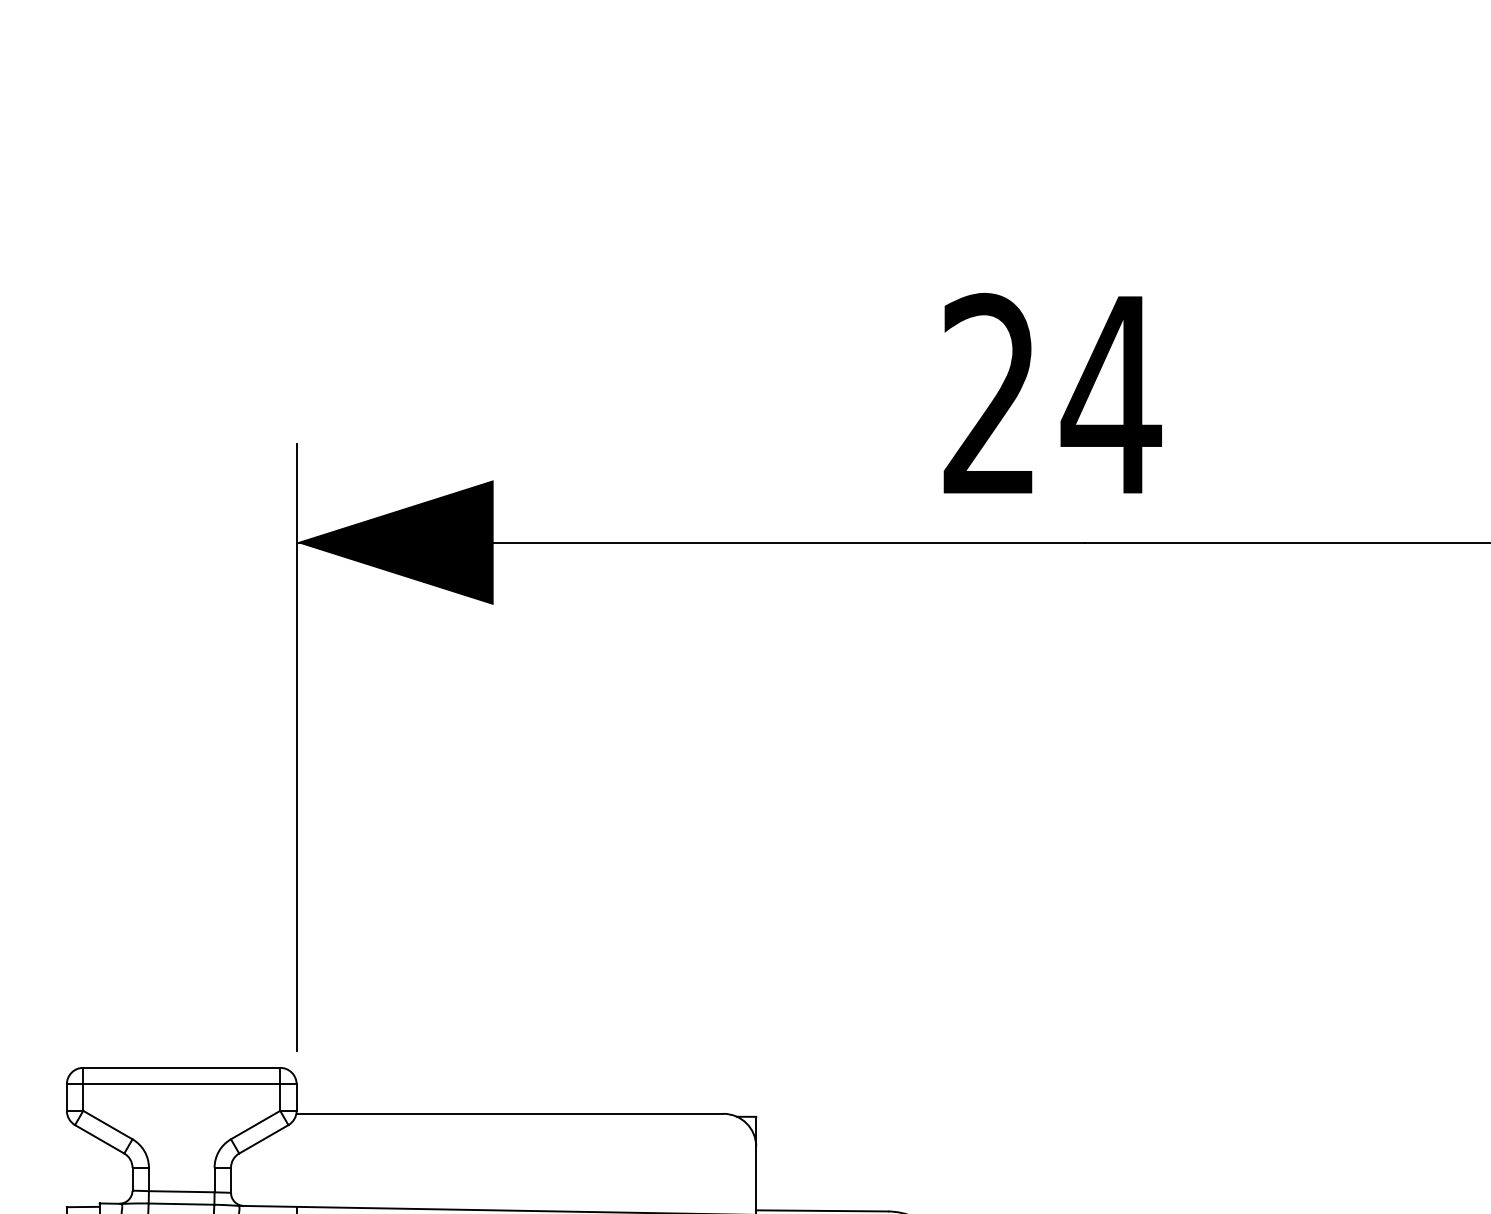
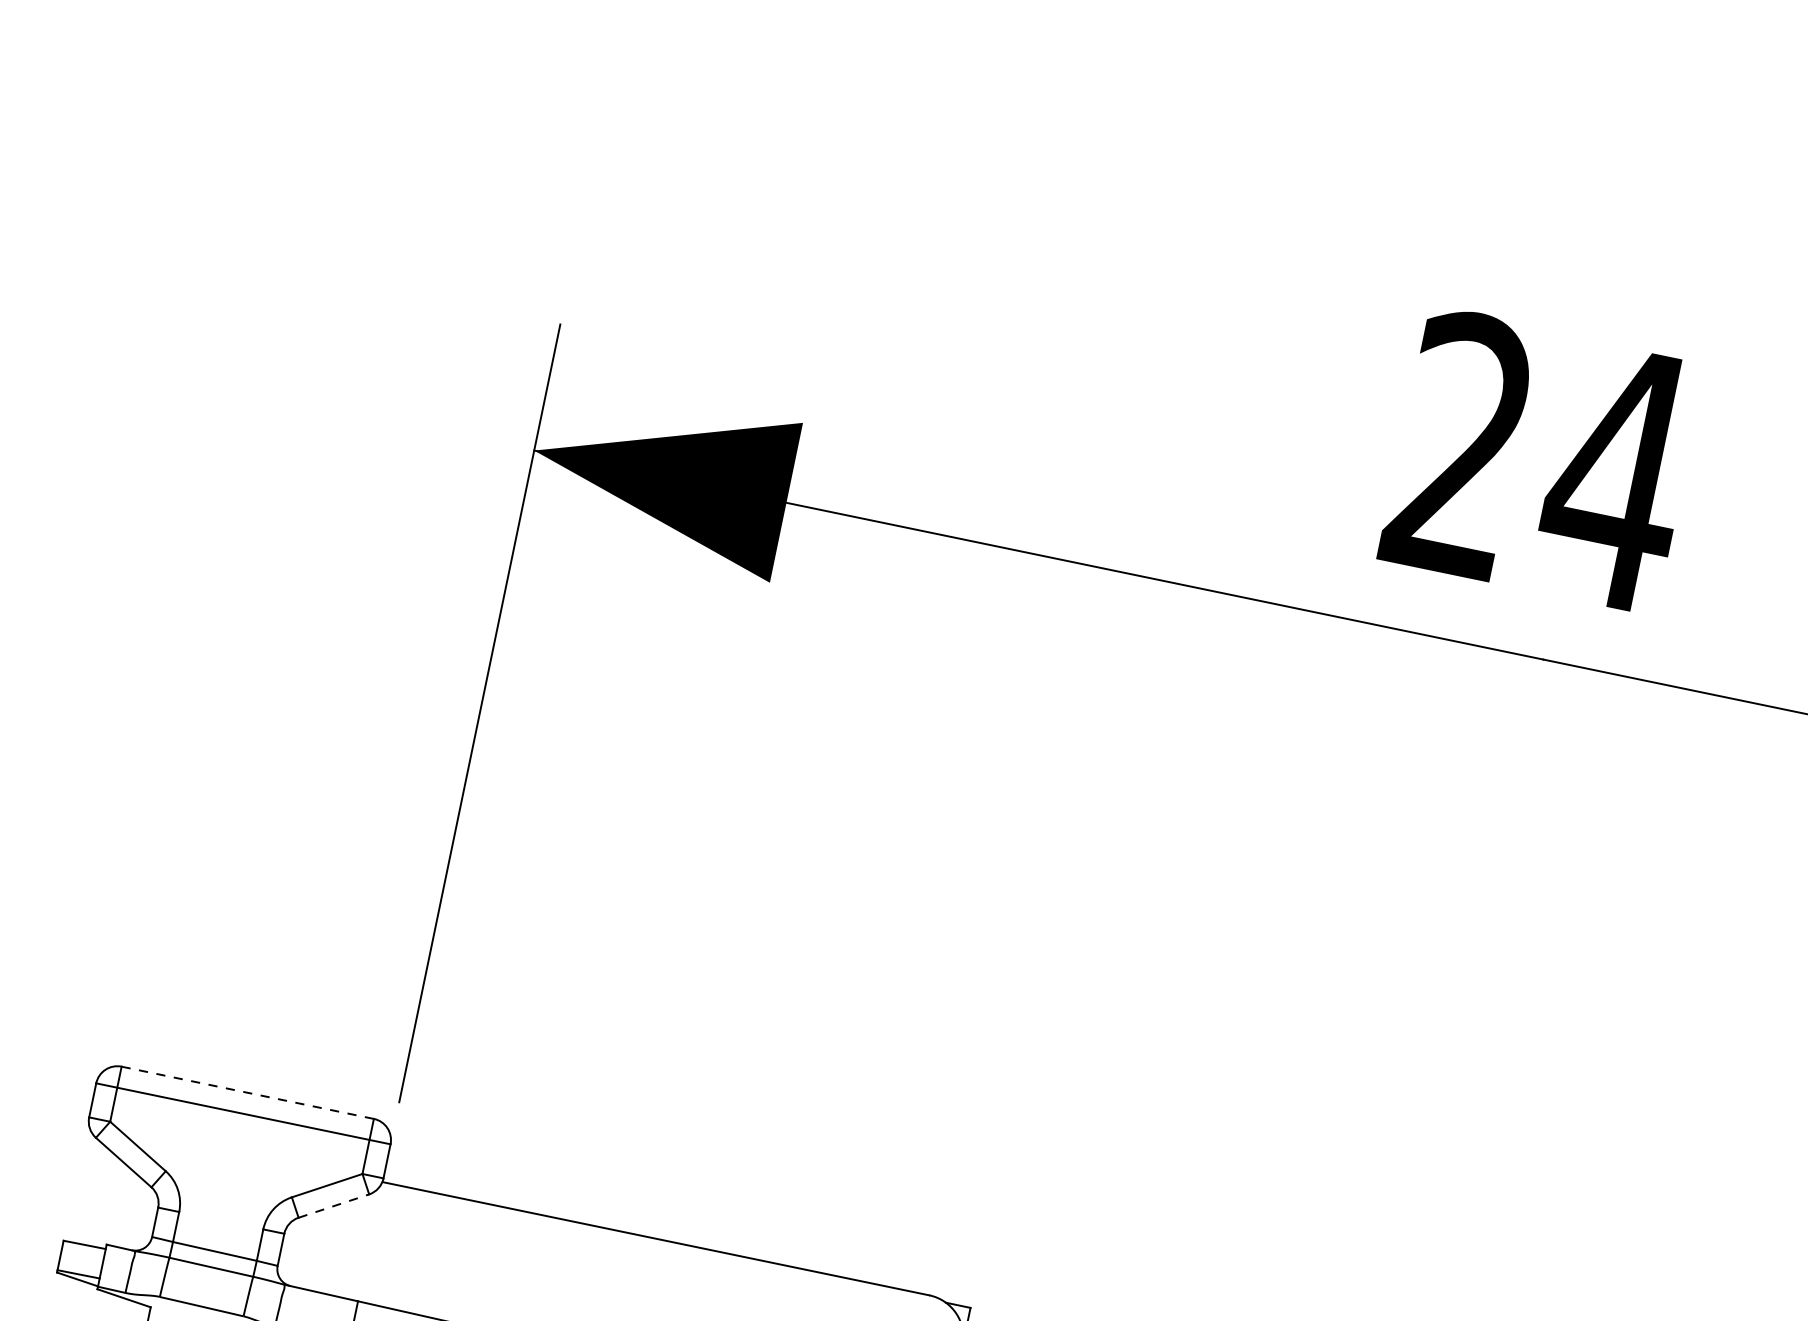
line: (182, 1067) -> (248, 1092), solid -> dashed
line: (264, 1139) -> (334, 1206), solid -> dashed

